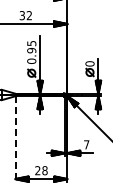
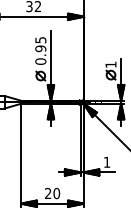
text: (89, 63) -> (110, 64), 0 -> 1
line: (15, 138) -> (21, 154), dashed -> solid
text: (86, 144) -> (106, 161), 7 -> 1
text: (44, 170) -> (56, 193), 28 -> 20

